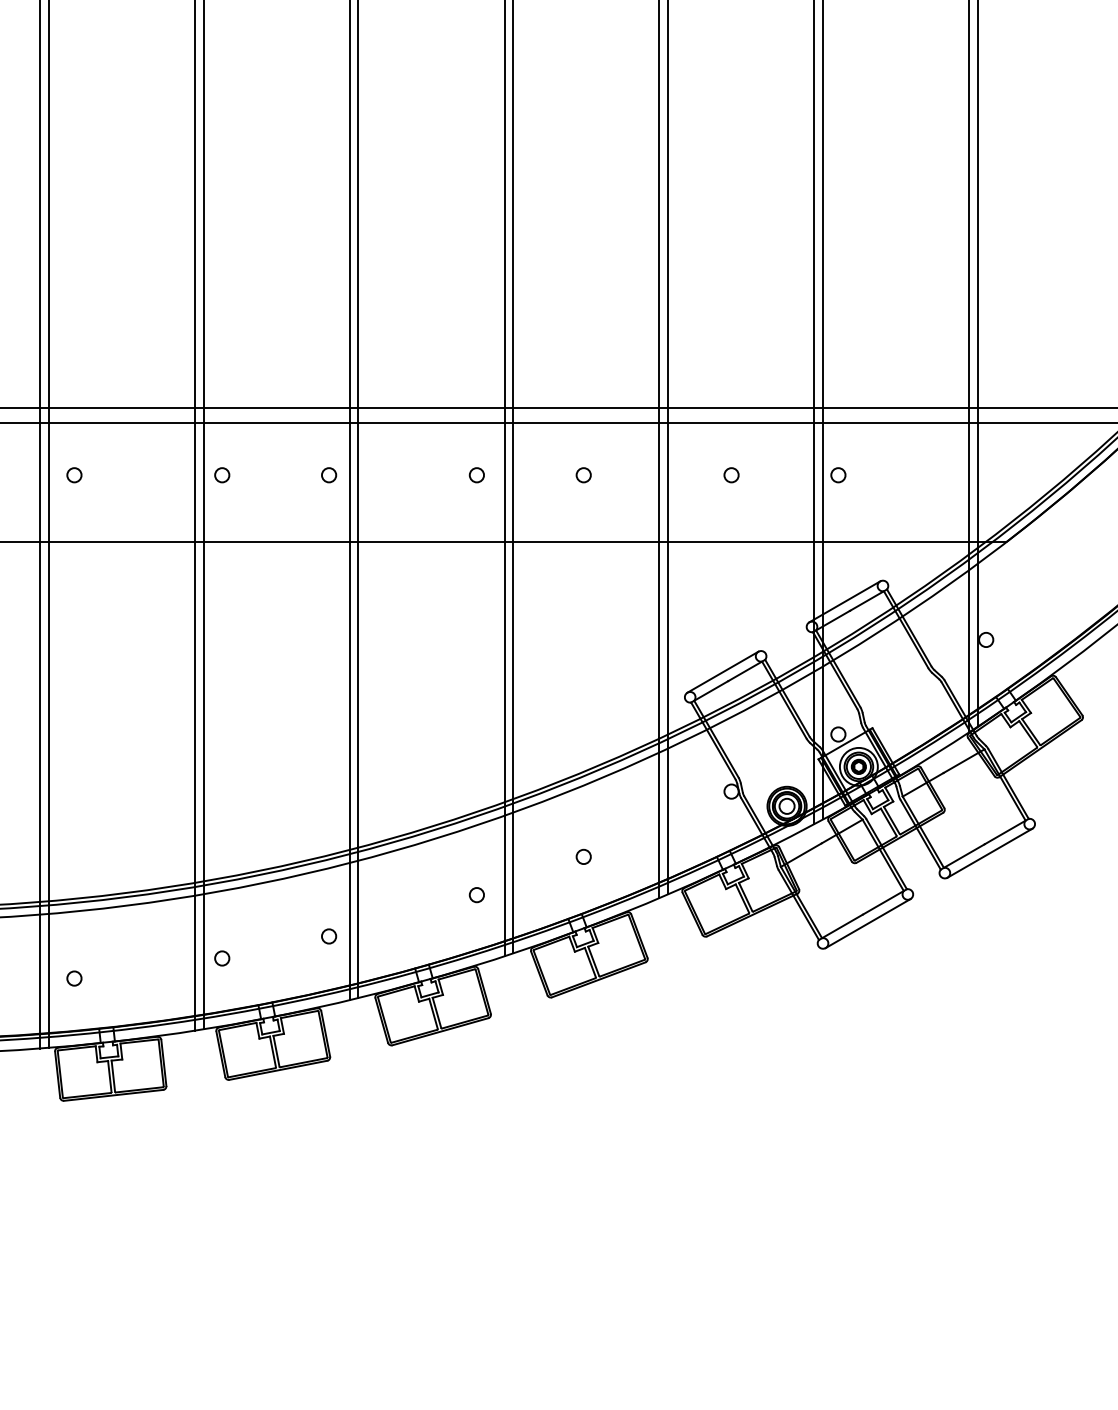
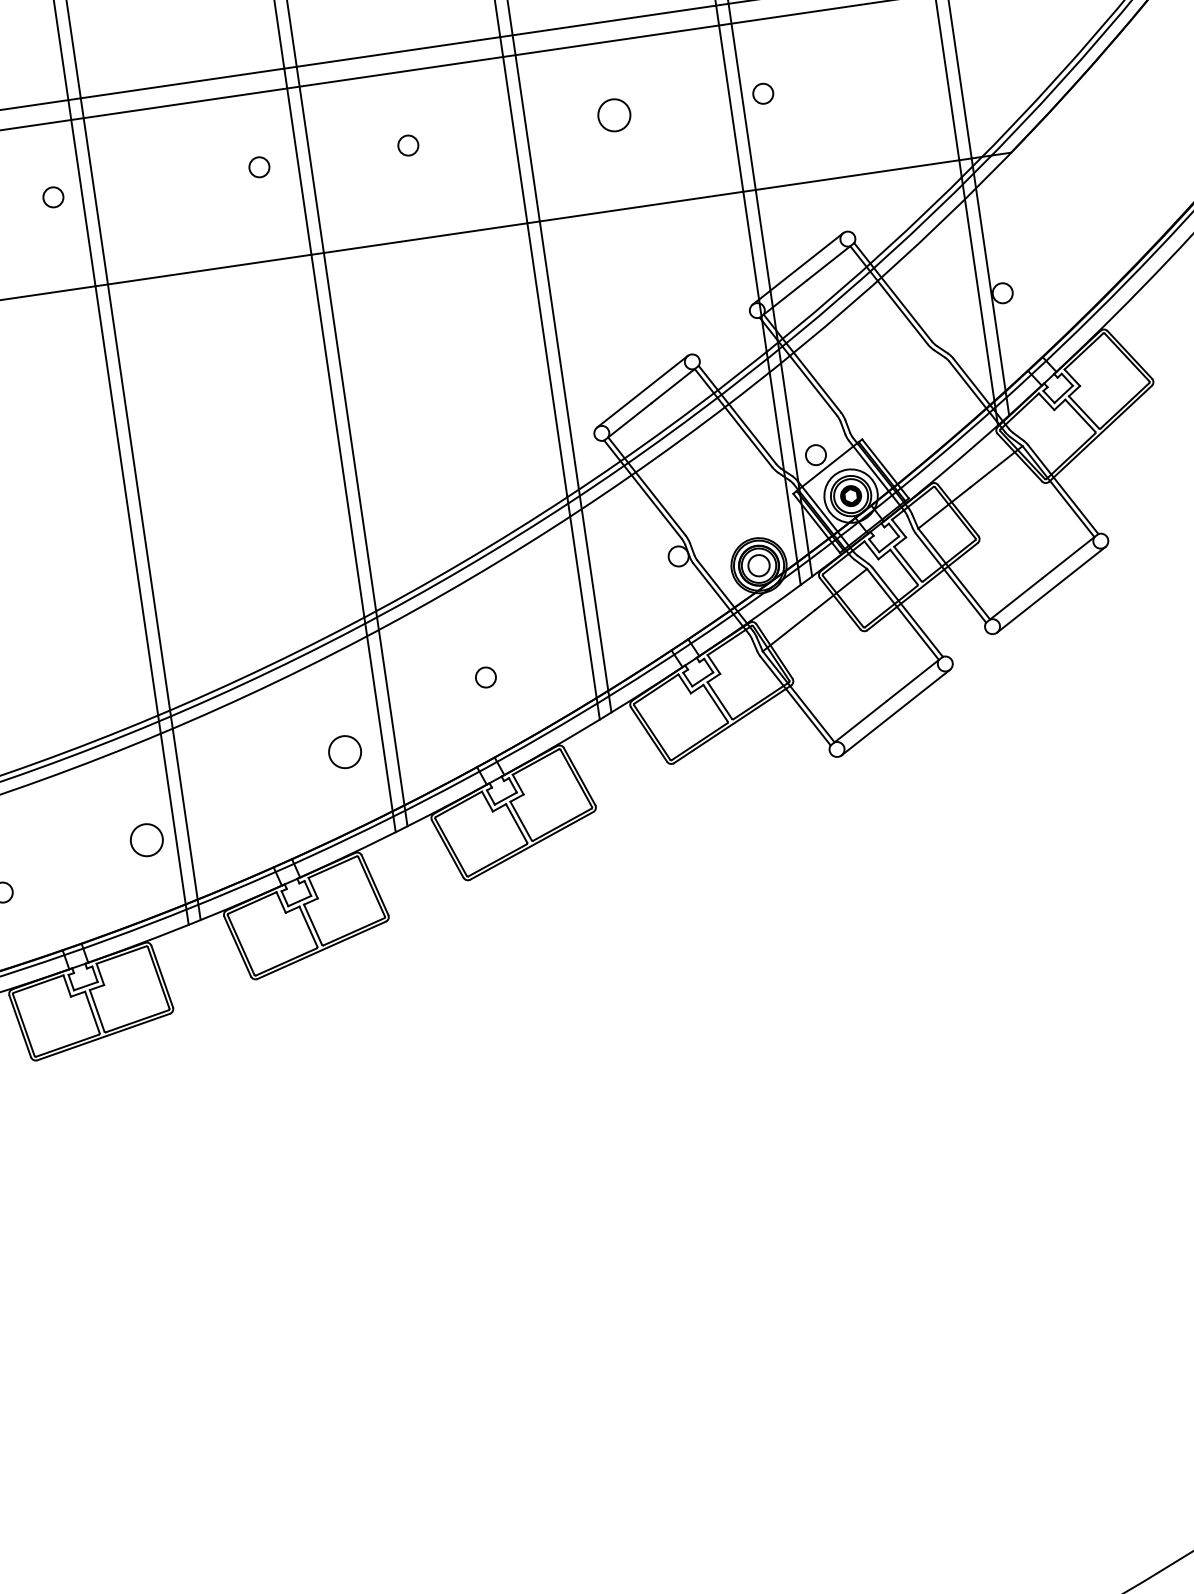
circle: (731, 475) -> (614, 115), size x1.6
circle: (476, 895) -> (344, 753), size x1.6
circle: (329, 936) -> (147, 840), size x1.6

